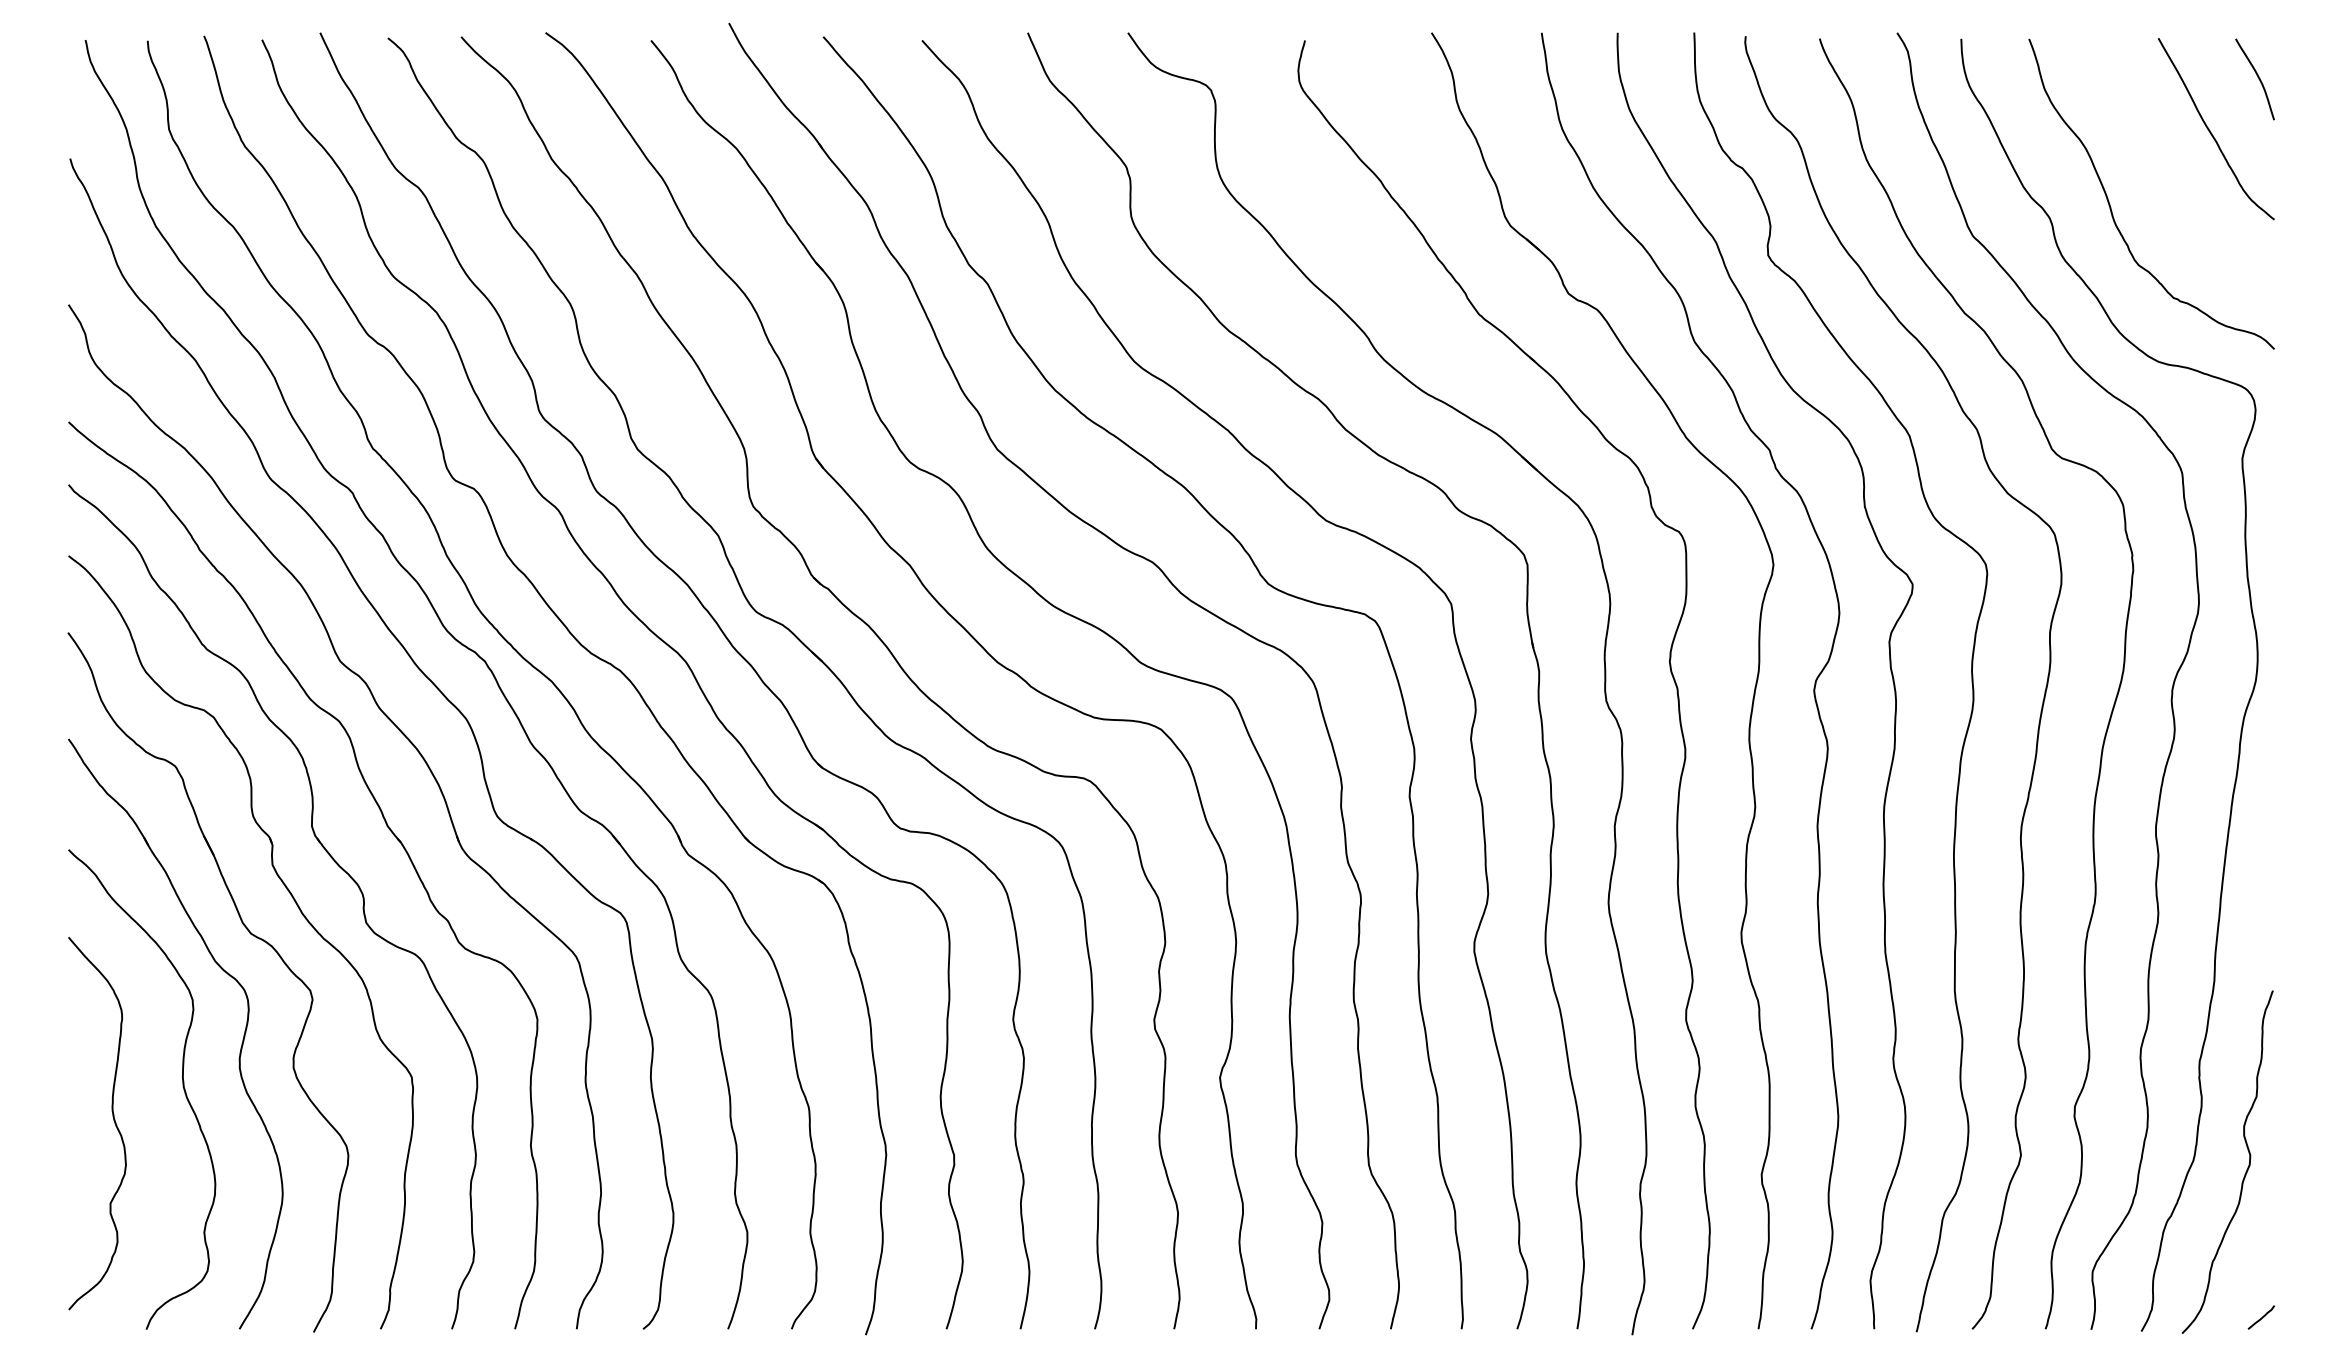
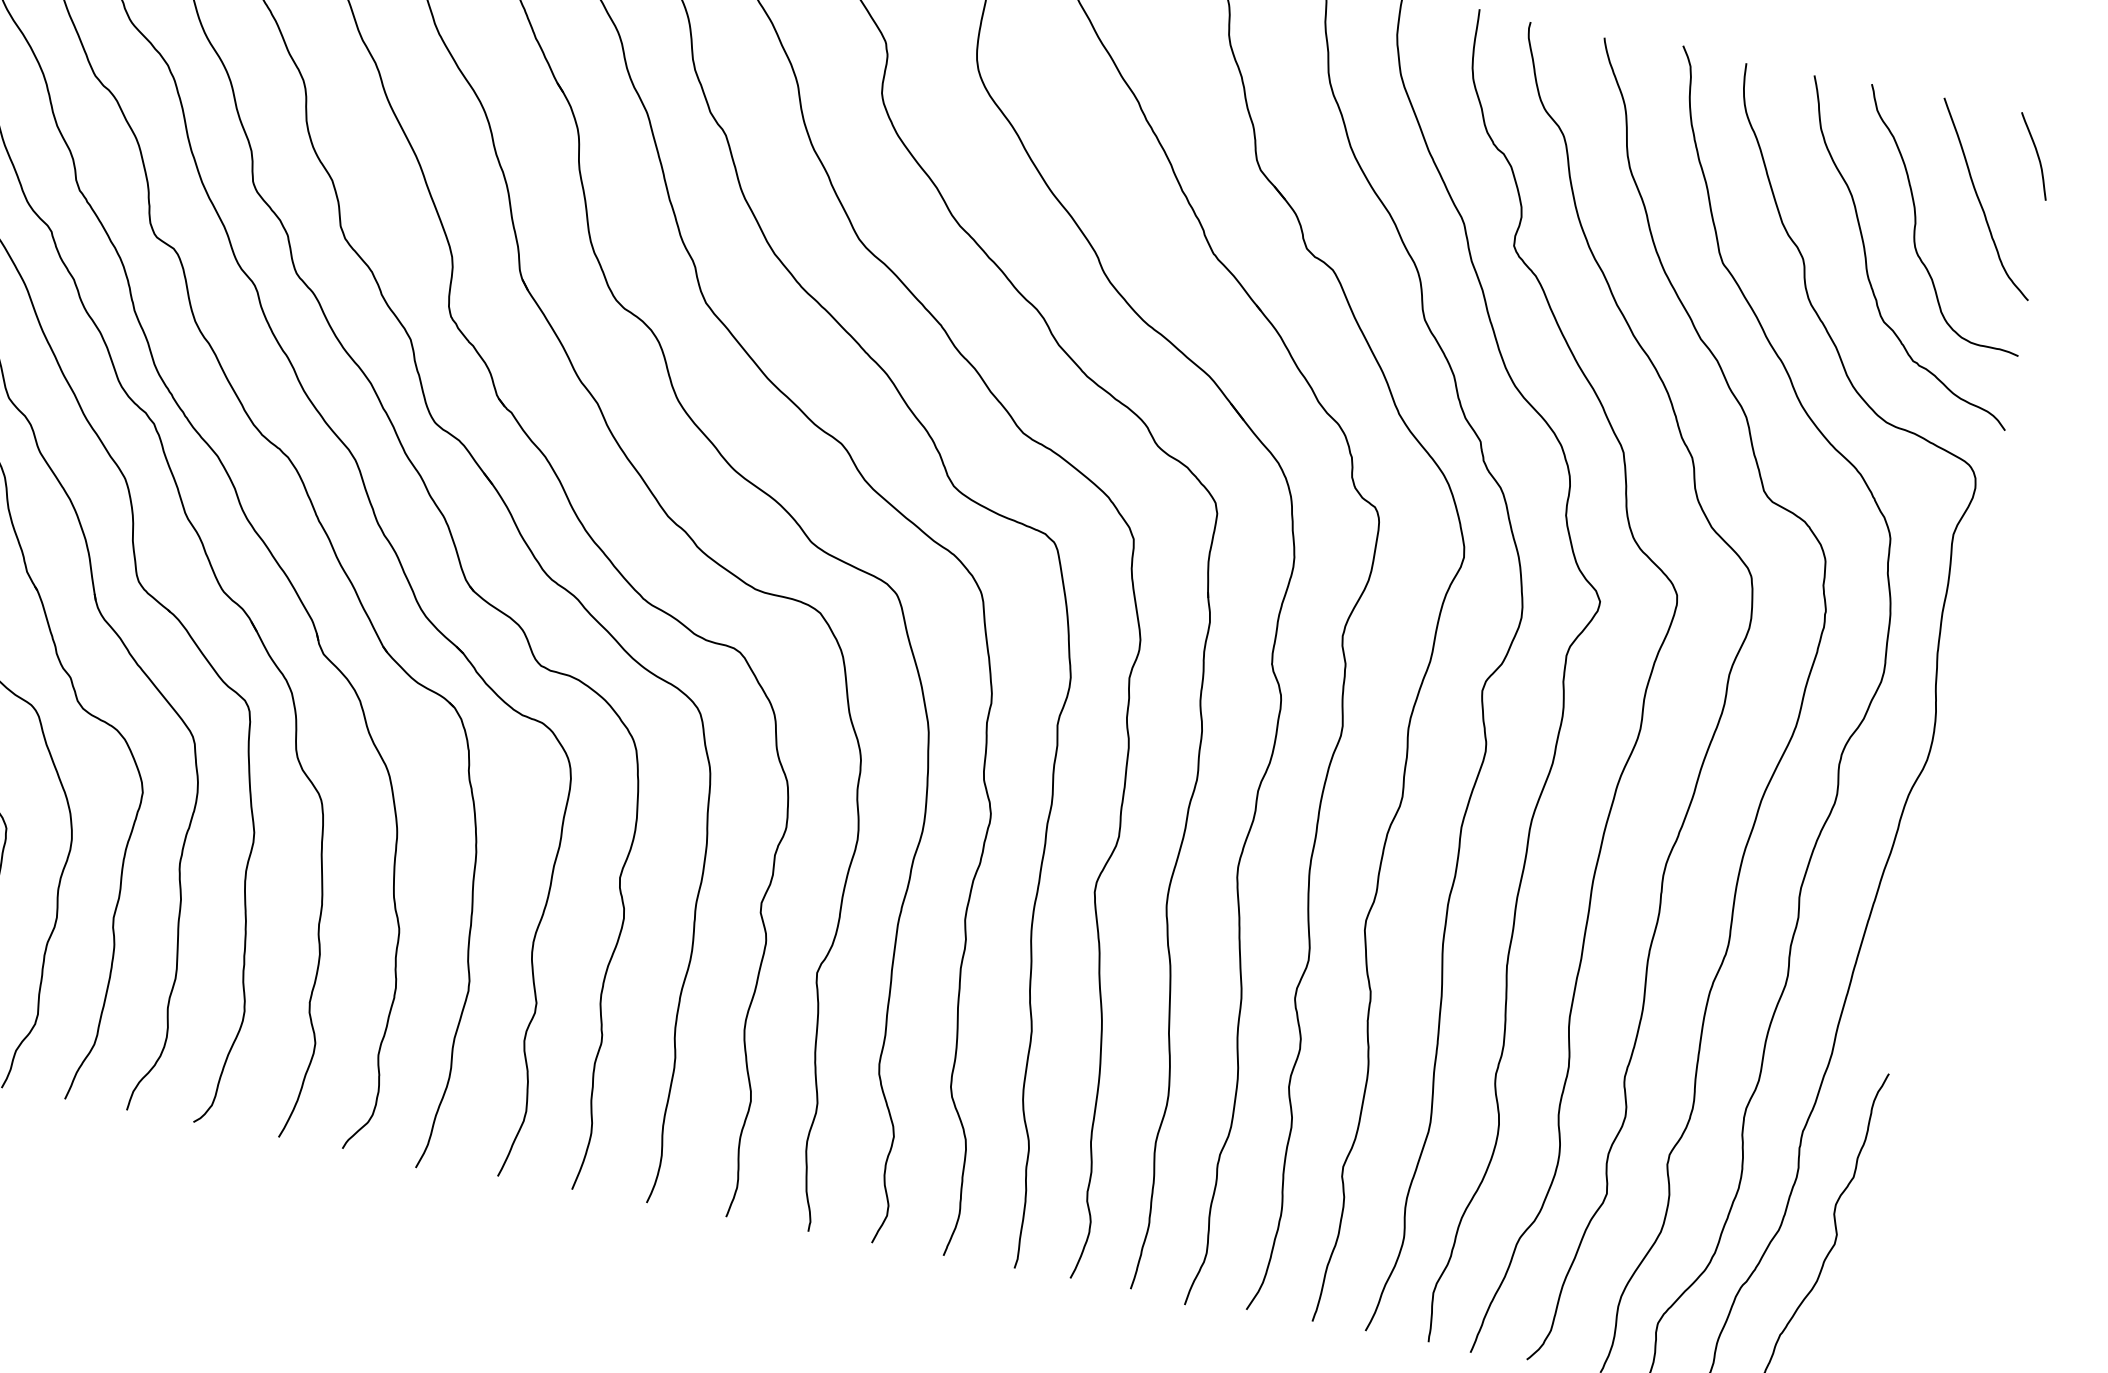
curve: (2152, 159) -> (1916, 218), added

